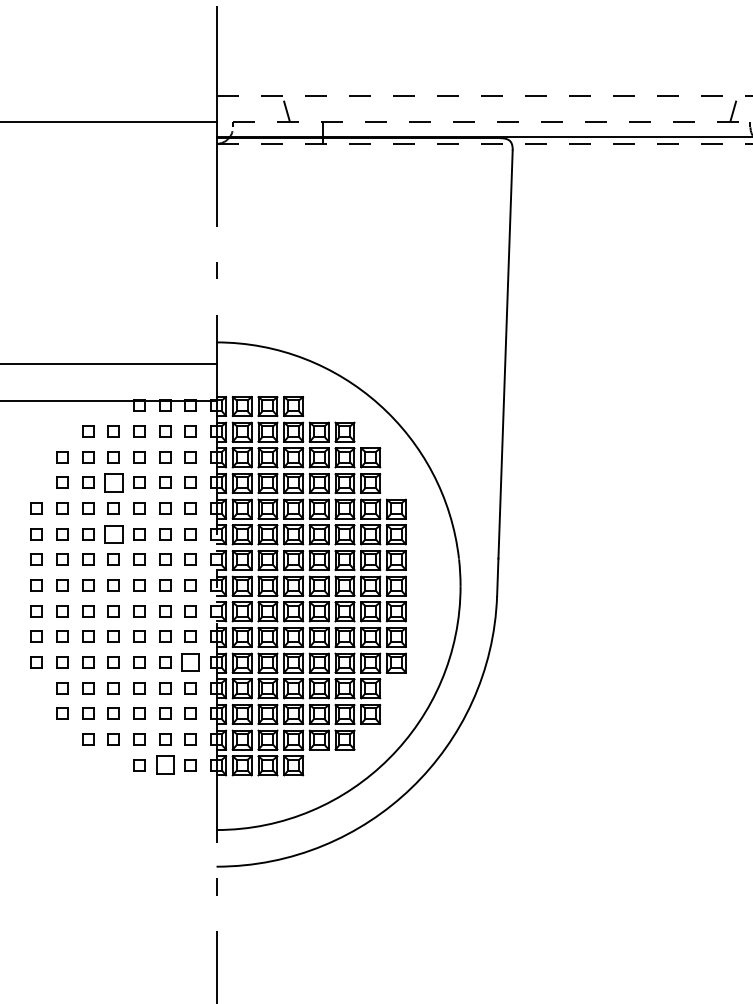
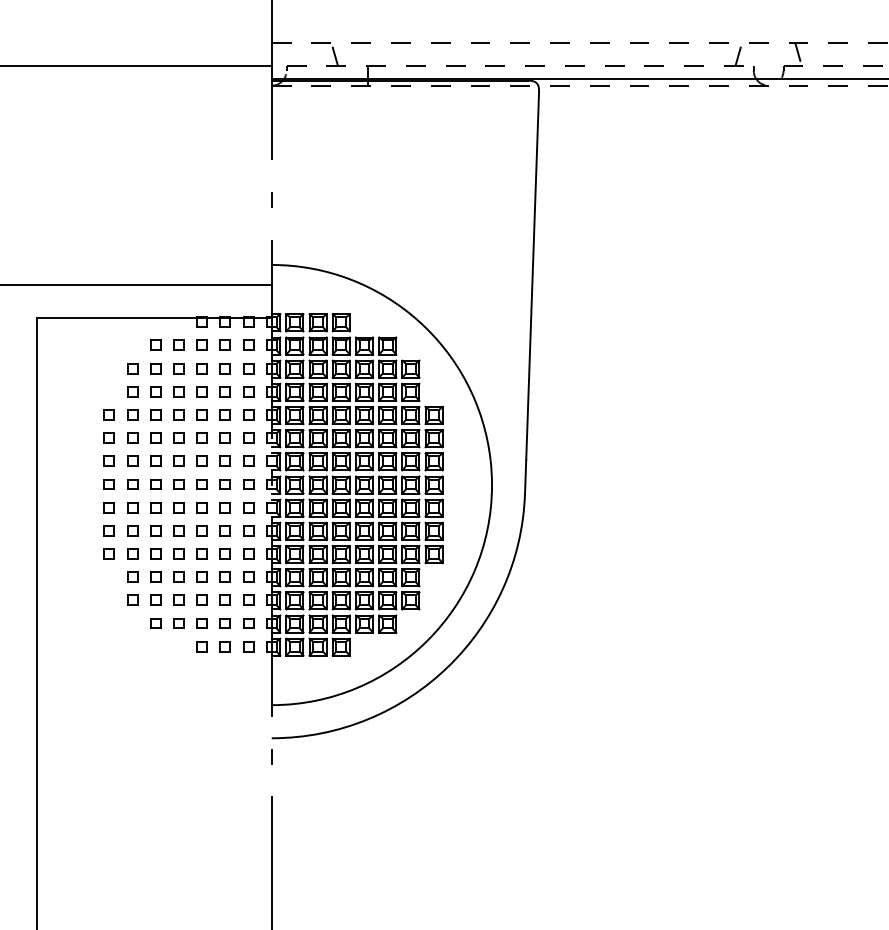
part: (113, 482) -> (178, 391), size x0.62
part: (113, 533) -> (178, 437), size x0.62
part: (190, 662) -> (248, 553), size x0.62
part: (164, 765) -> (224, 646), size x0.62

